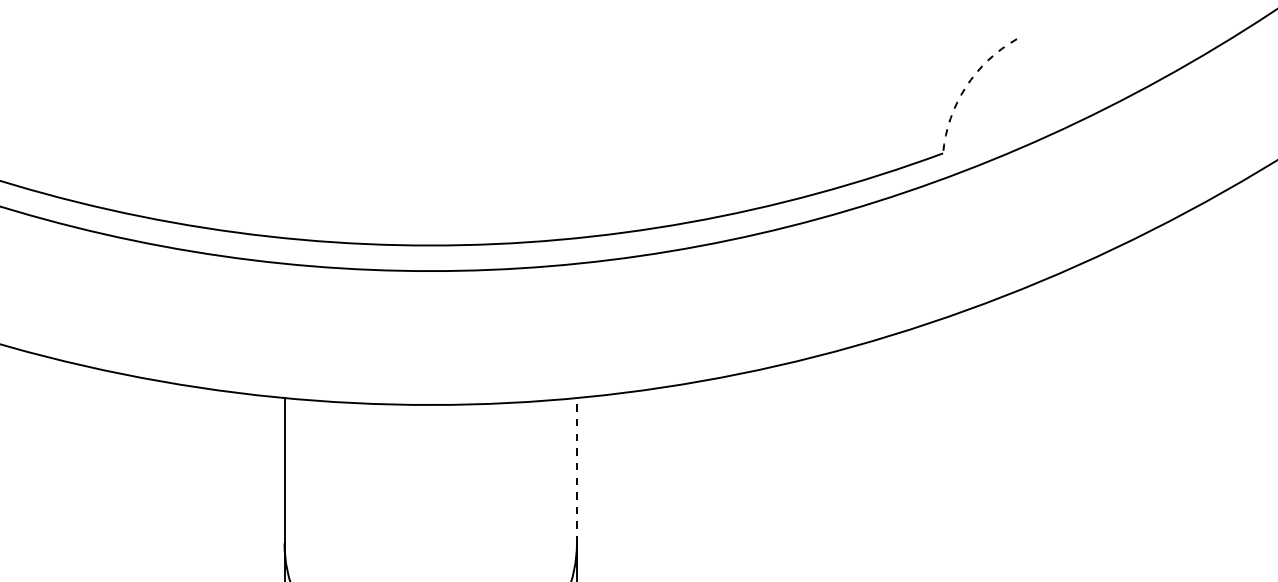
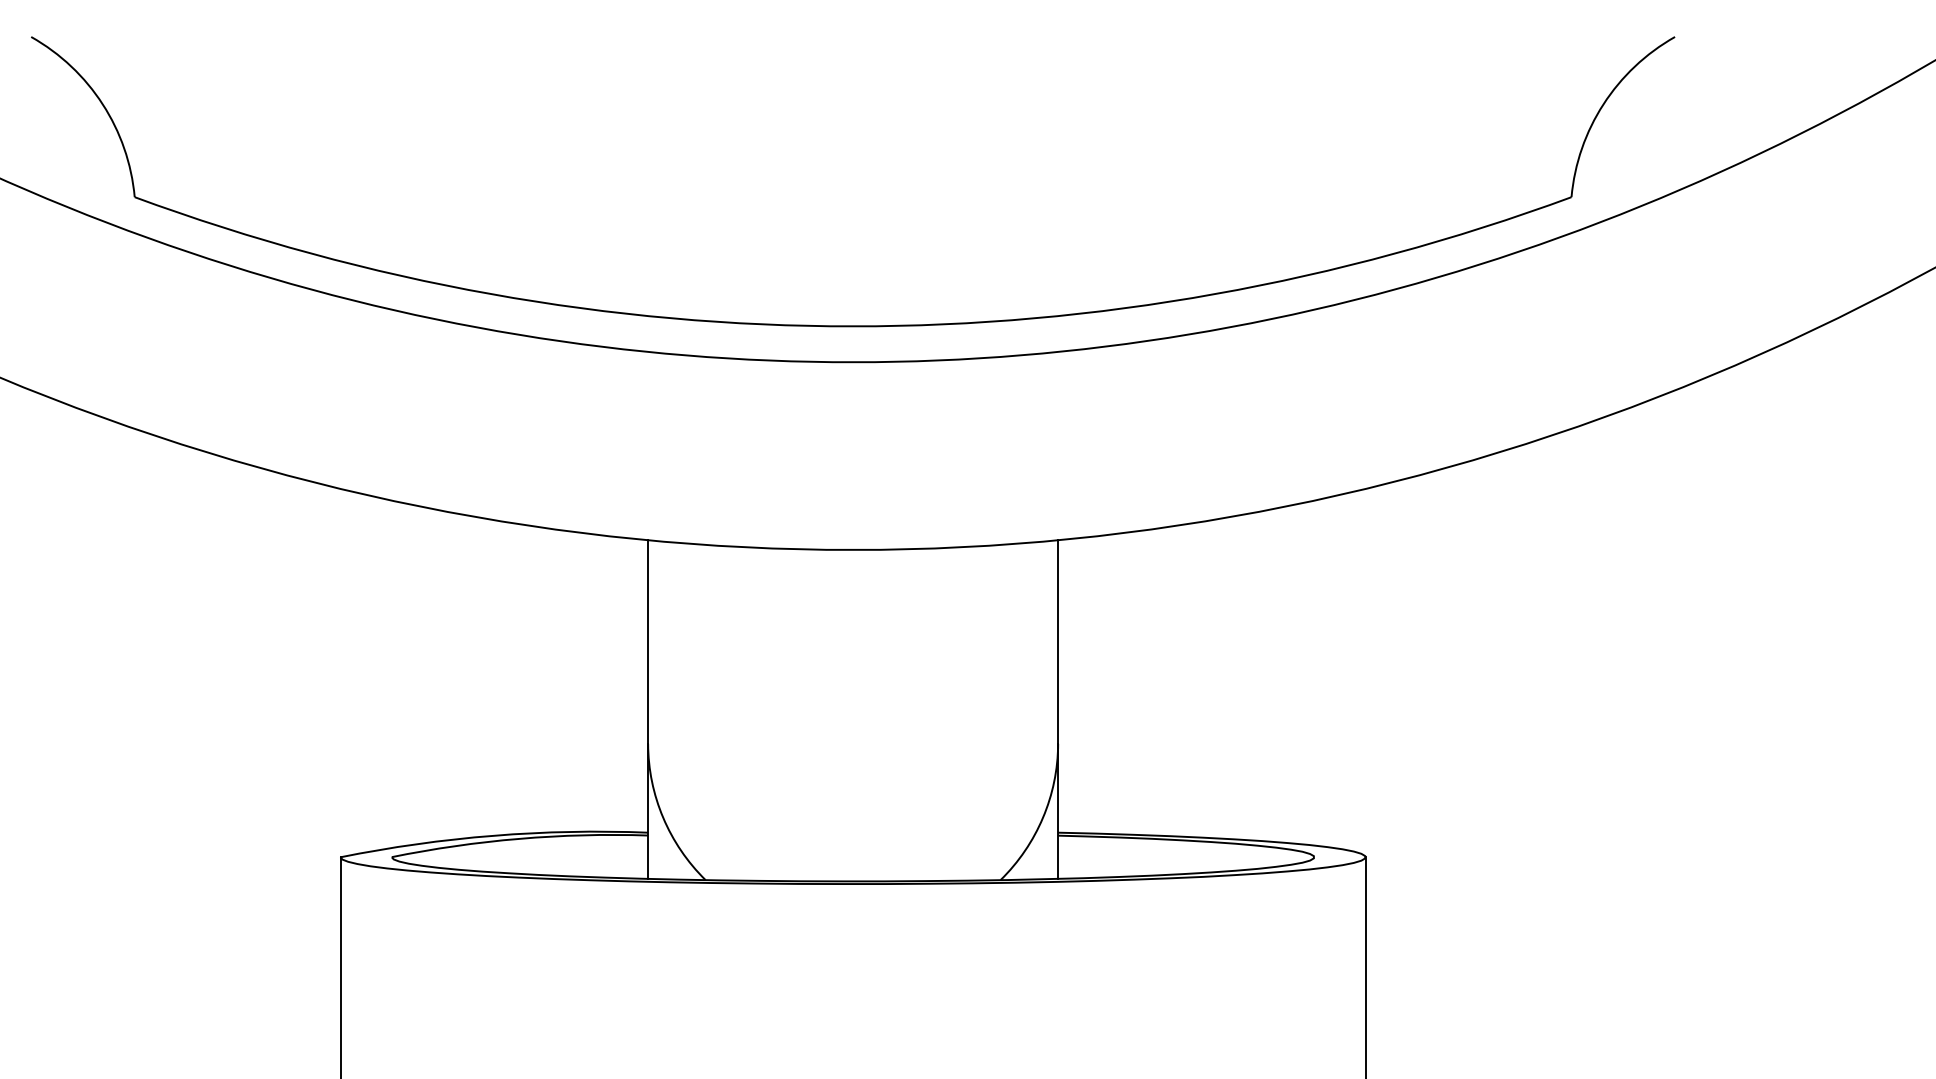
arc: (965, 87) -> (1603, 104), dashed -> solid
line: (577, 470) -> (1058, 642), dashed -> solid

